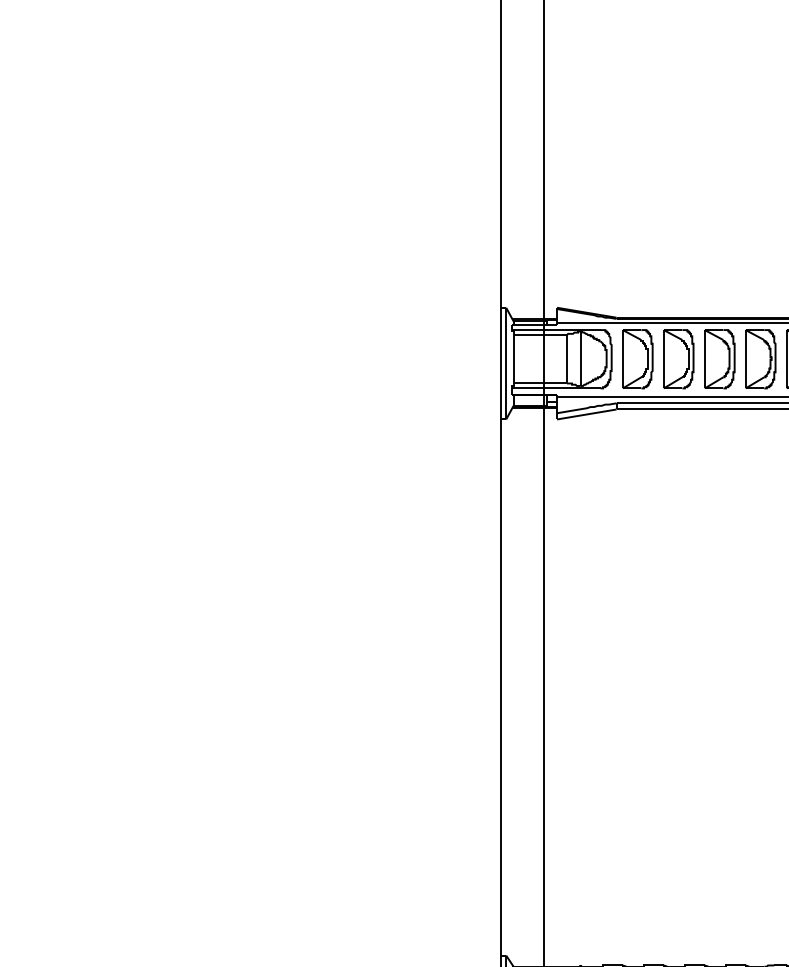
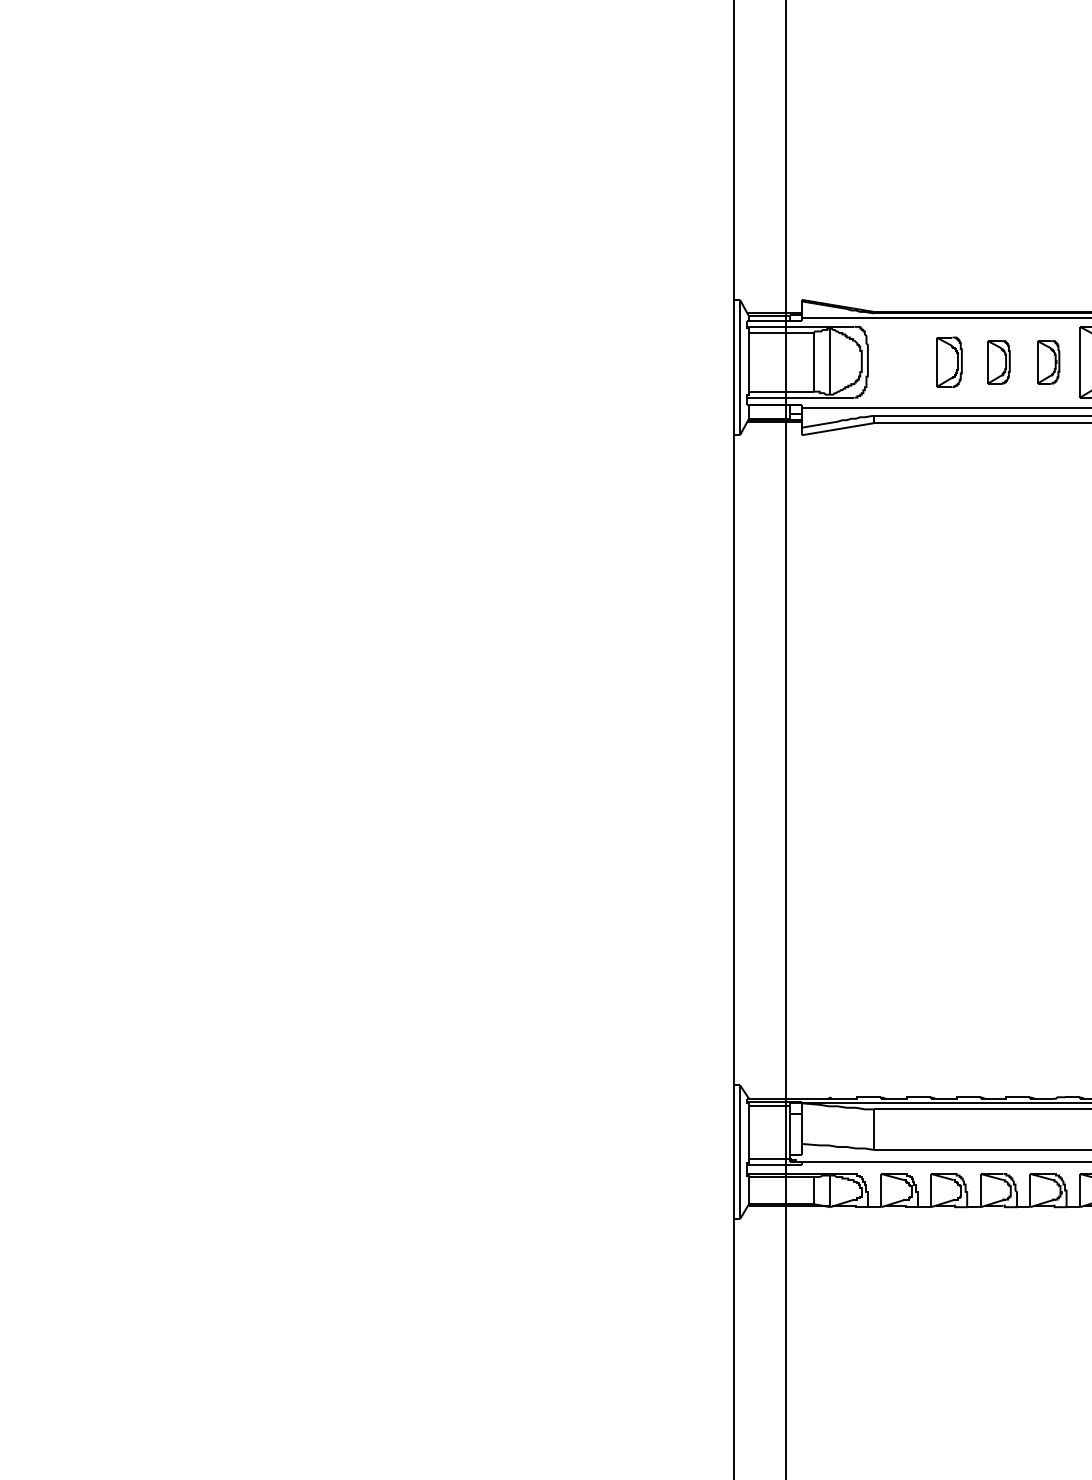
part: (637, 359) -> (899, 362), removed
part: (678, 359) -> (949, 362), size x0.7
part: (719, 359) -> (998, 362), size x0.6
part: (760, 359) -> (1048, 362), size x0.6

